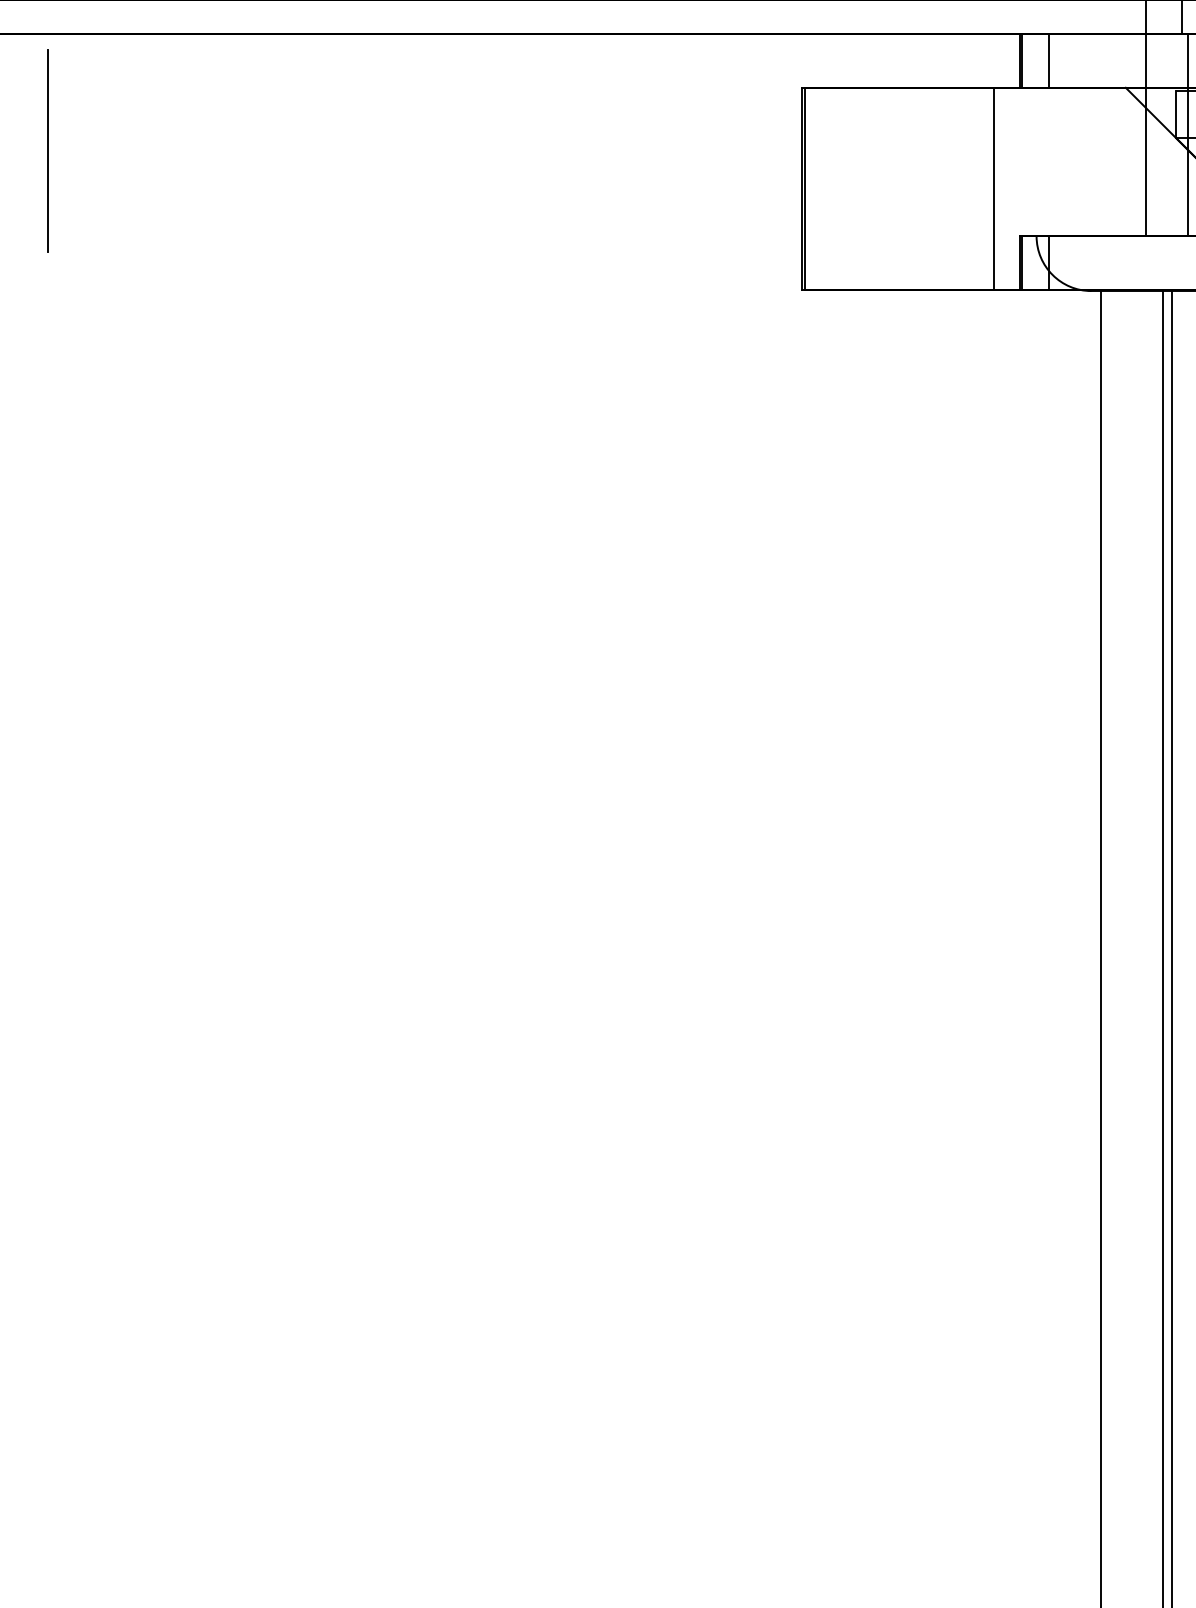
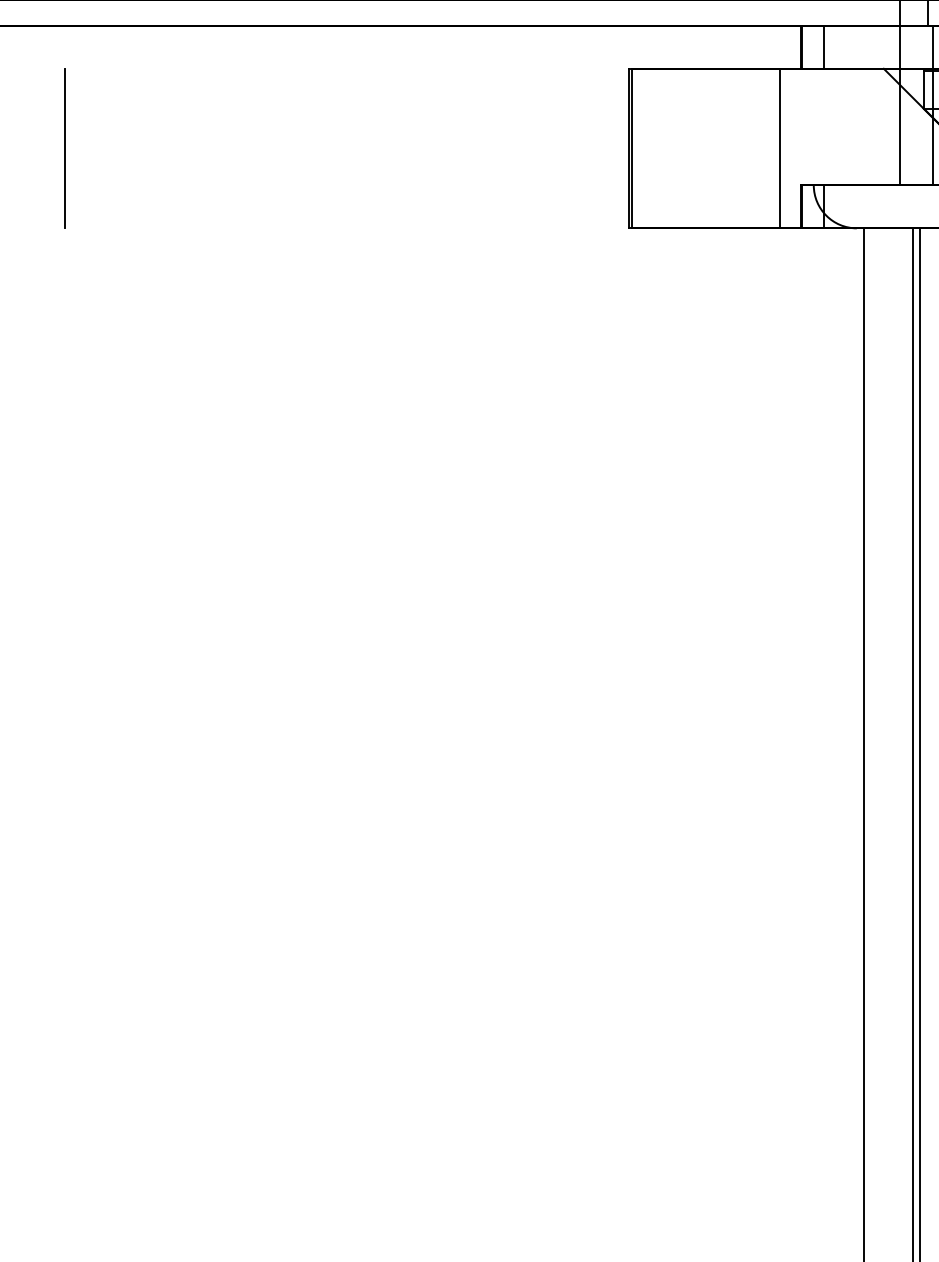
line: (47, 150) -> (64, 147), moved

